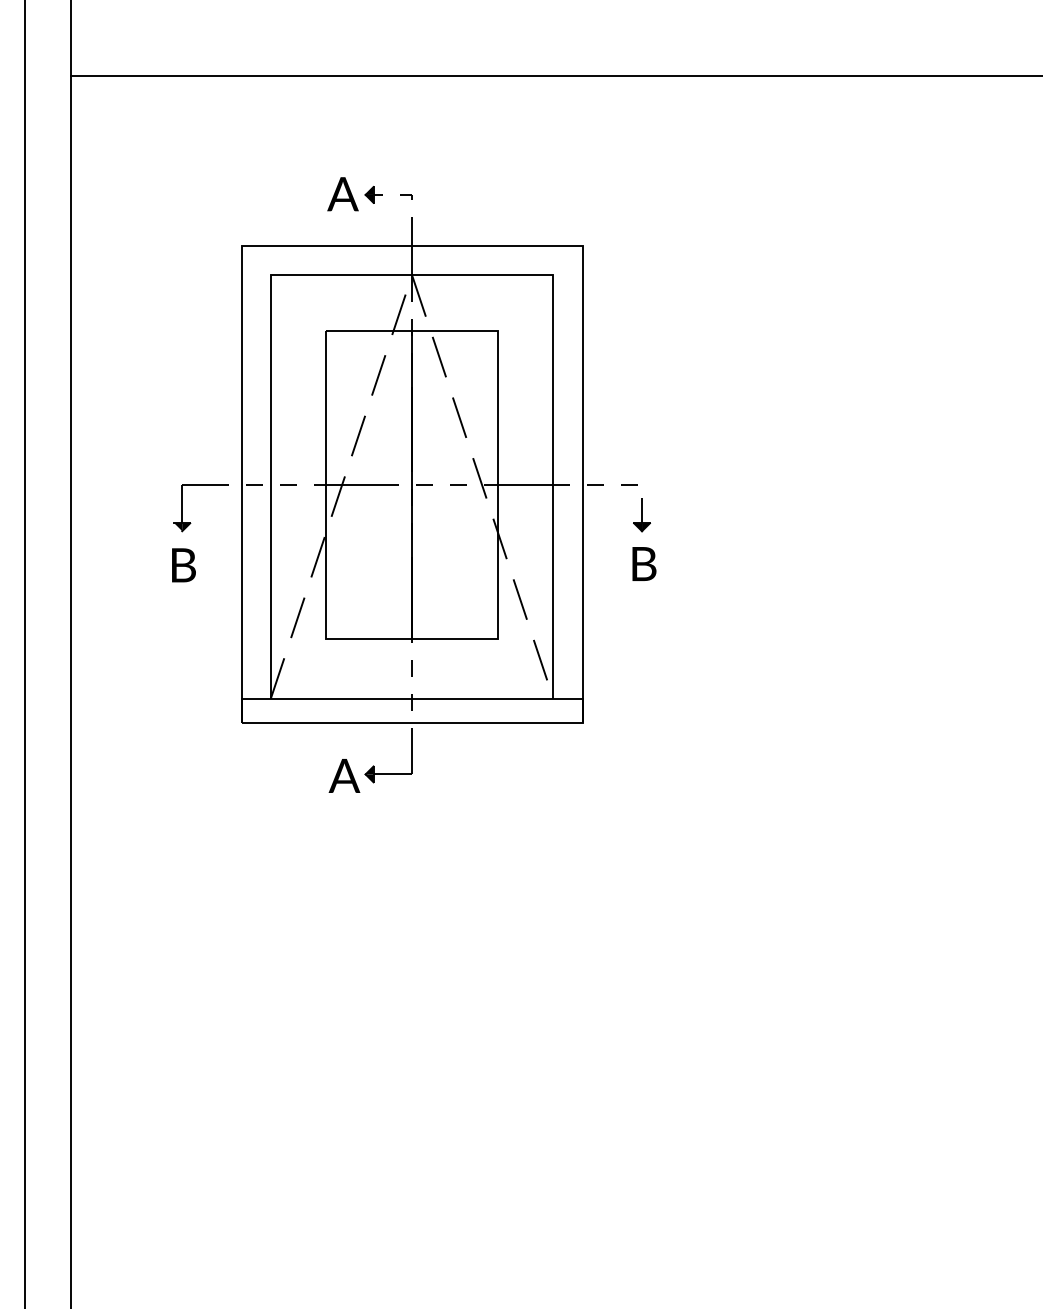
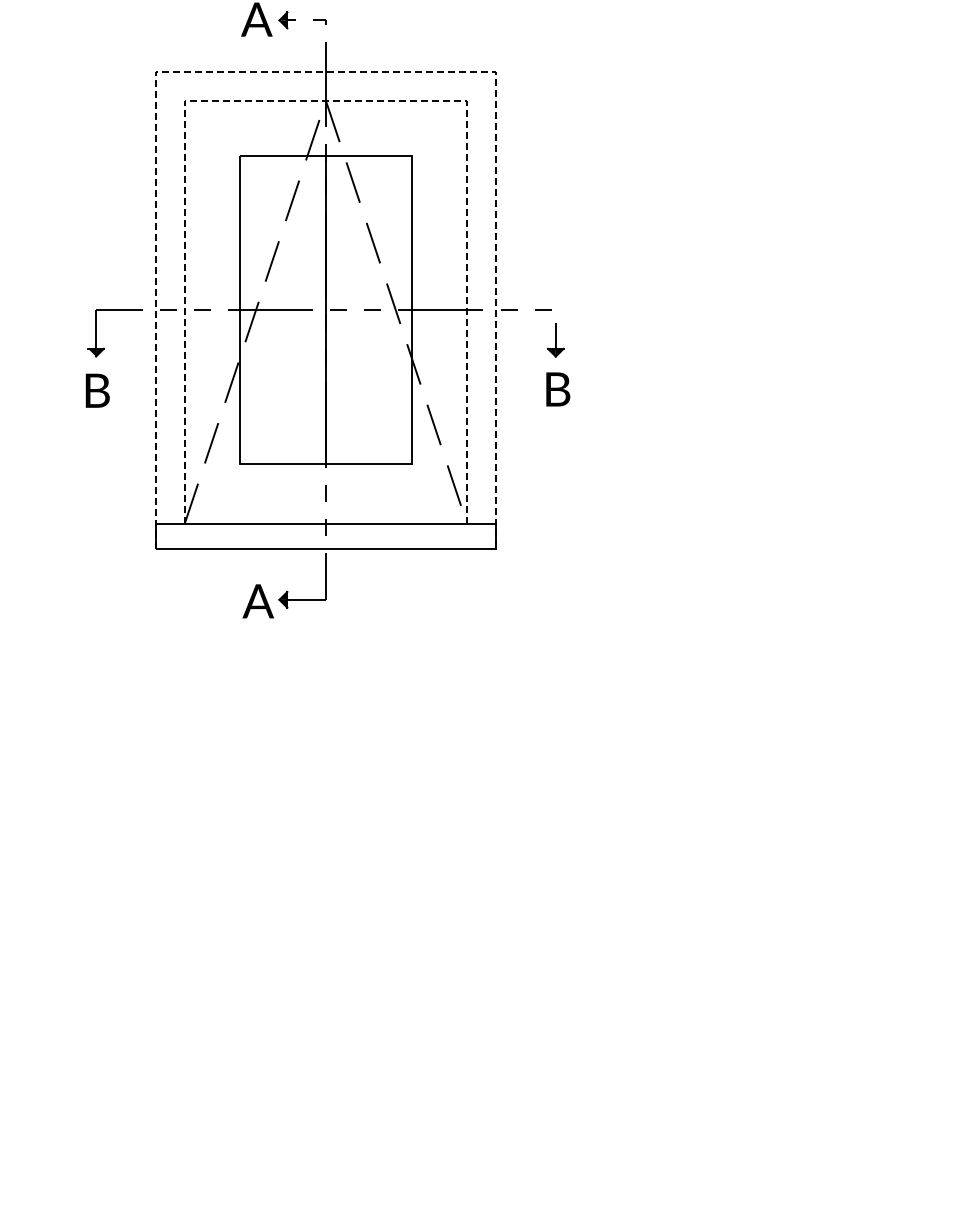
line: (412, 246) -> (326, 71), solid -> dashed
line: (412, 275) -> (326, 100), solid -> dashed

